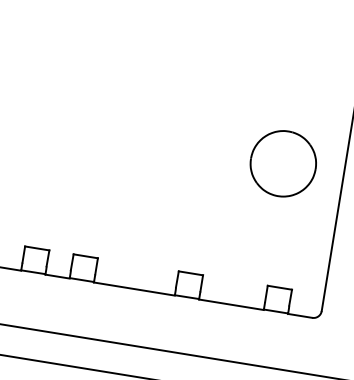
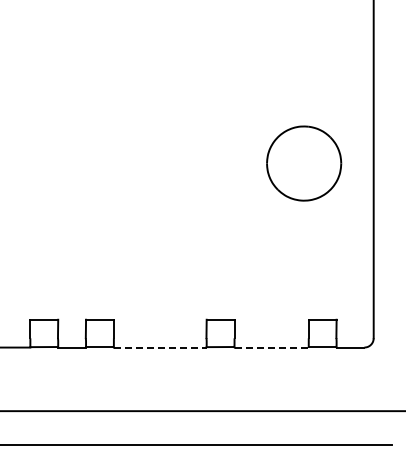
part: (283, 163) -> (304, 163), moved
line: (134, 289) -> (160, 347), solid -> dashed
line: (232, 304) -> (272, 347), solid -> dashed

